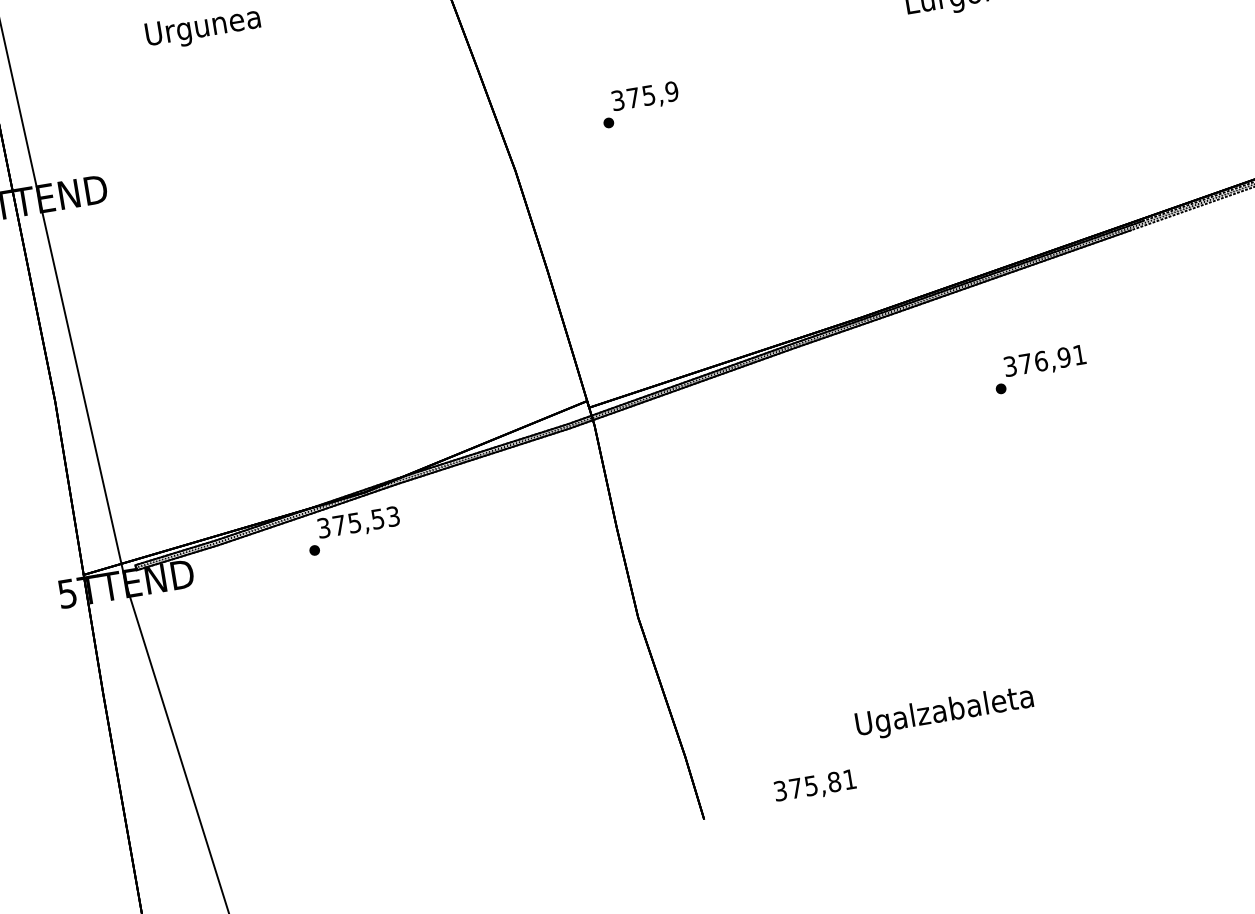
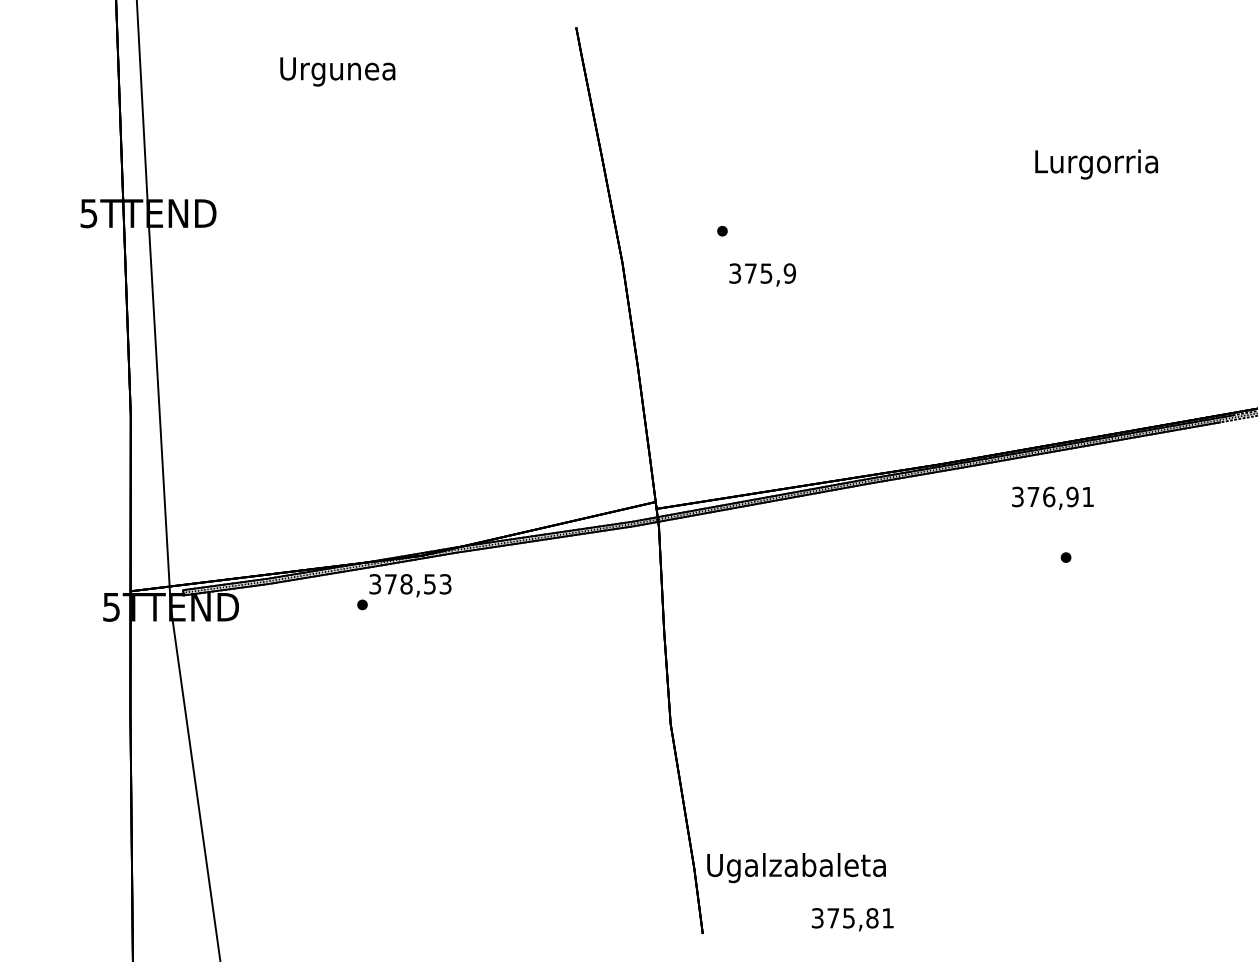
text: (645, 96) -> (762, 274), moved
text: (1044, 362) -> (1052, 498), moved
text: (354, 523) -> (406, 584), 375,53 -> 378,53
text: (944, 713) -> (796, 868), moved
text: (814, 786) -> (852, 919), moved

